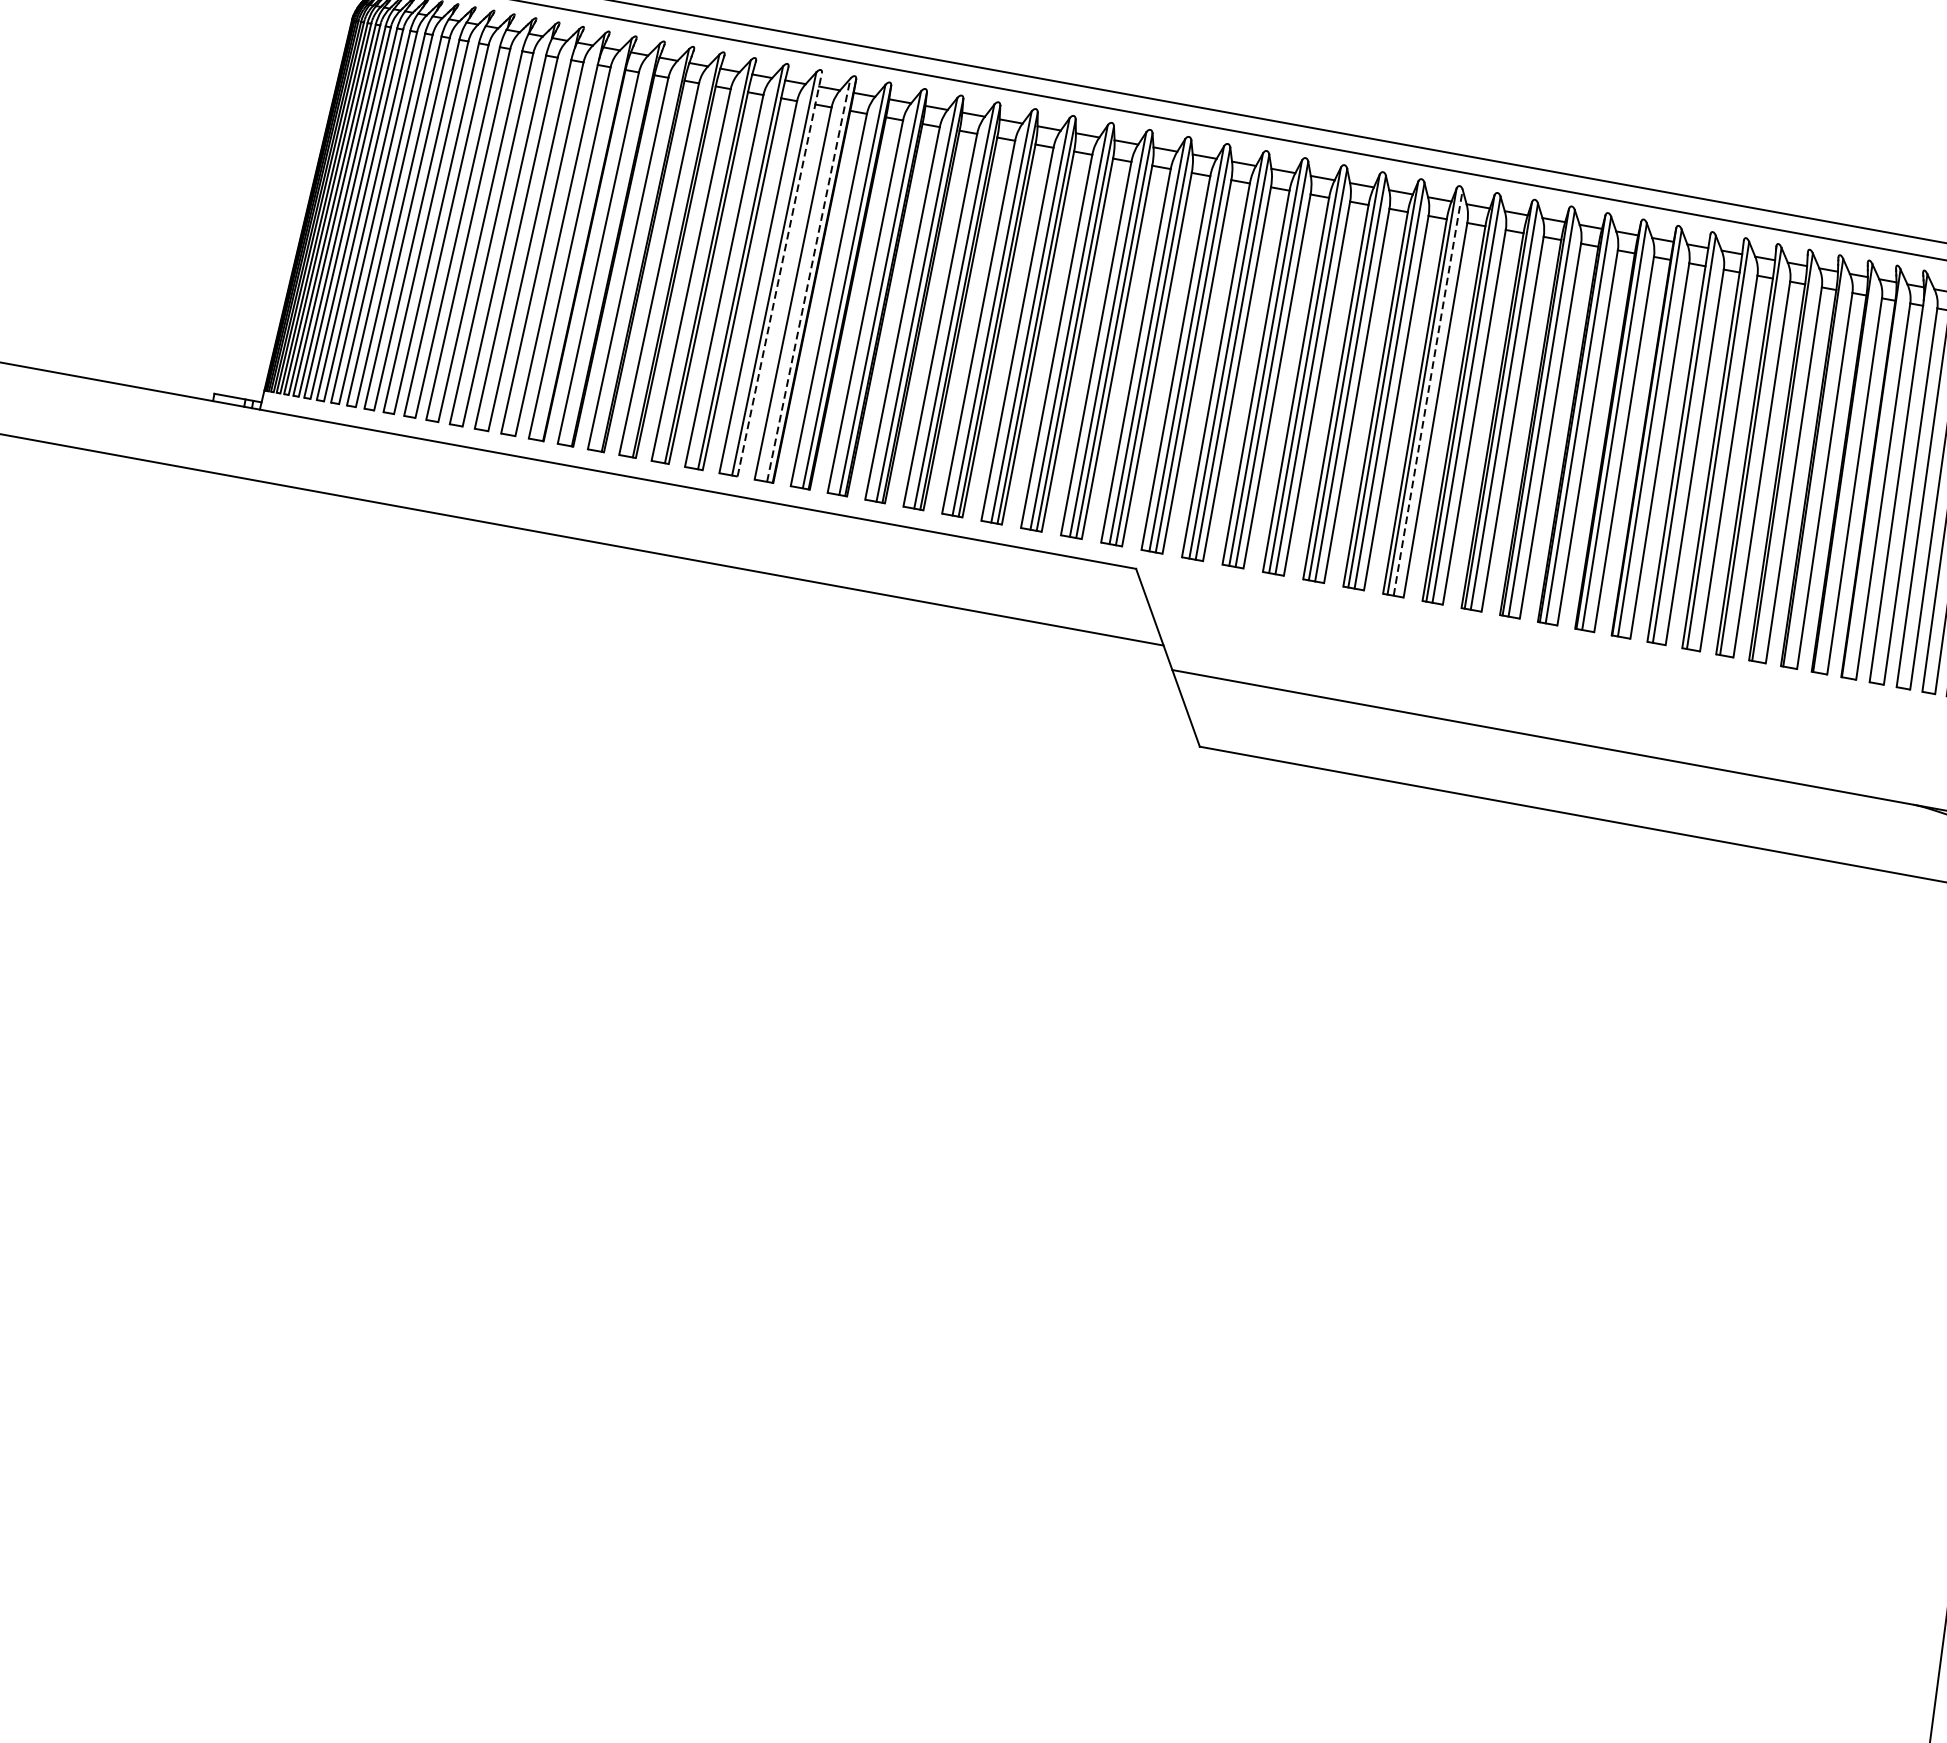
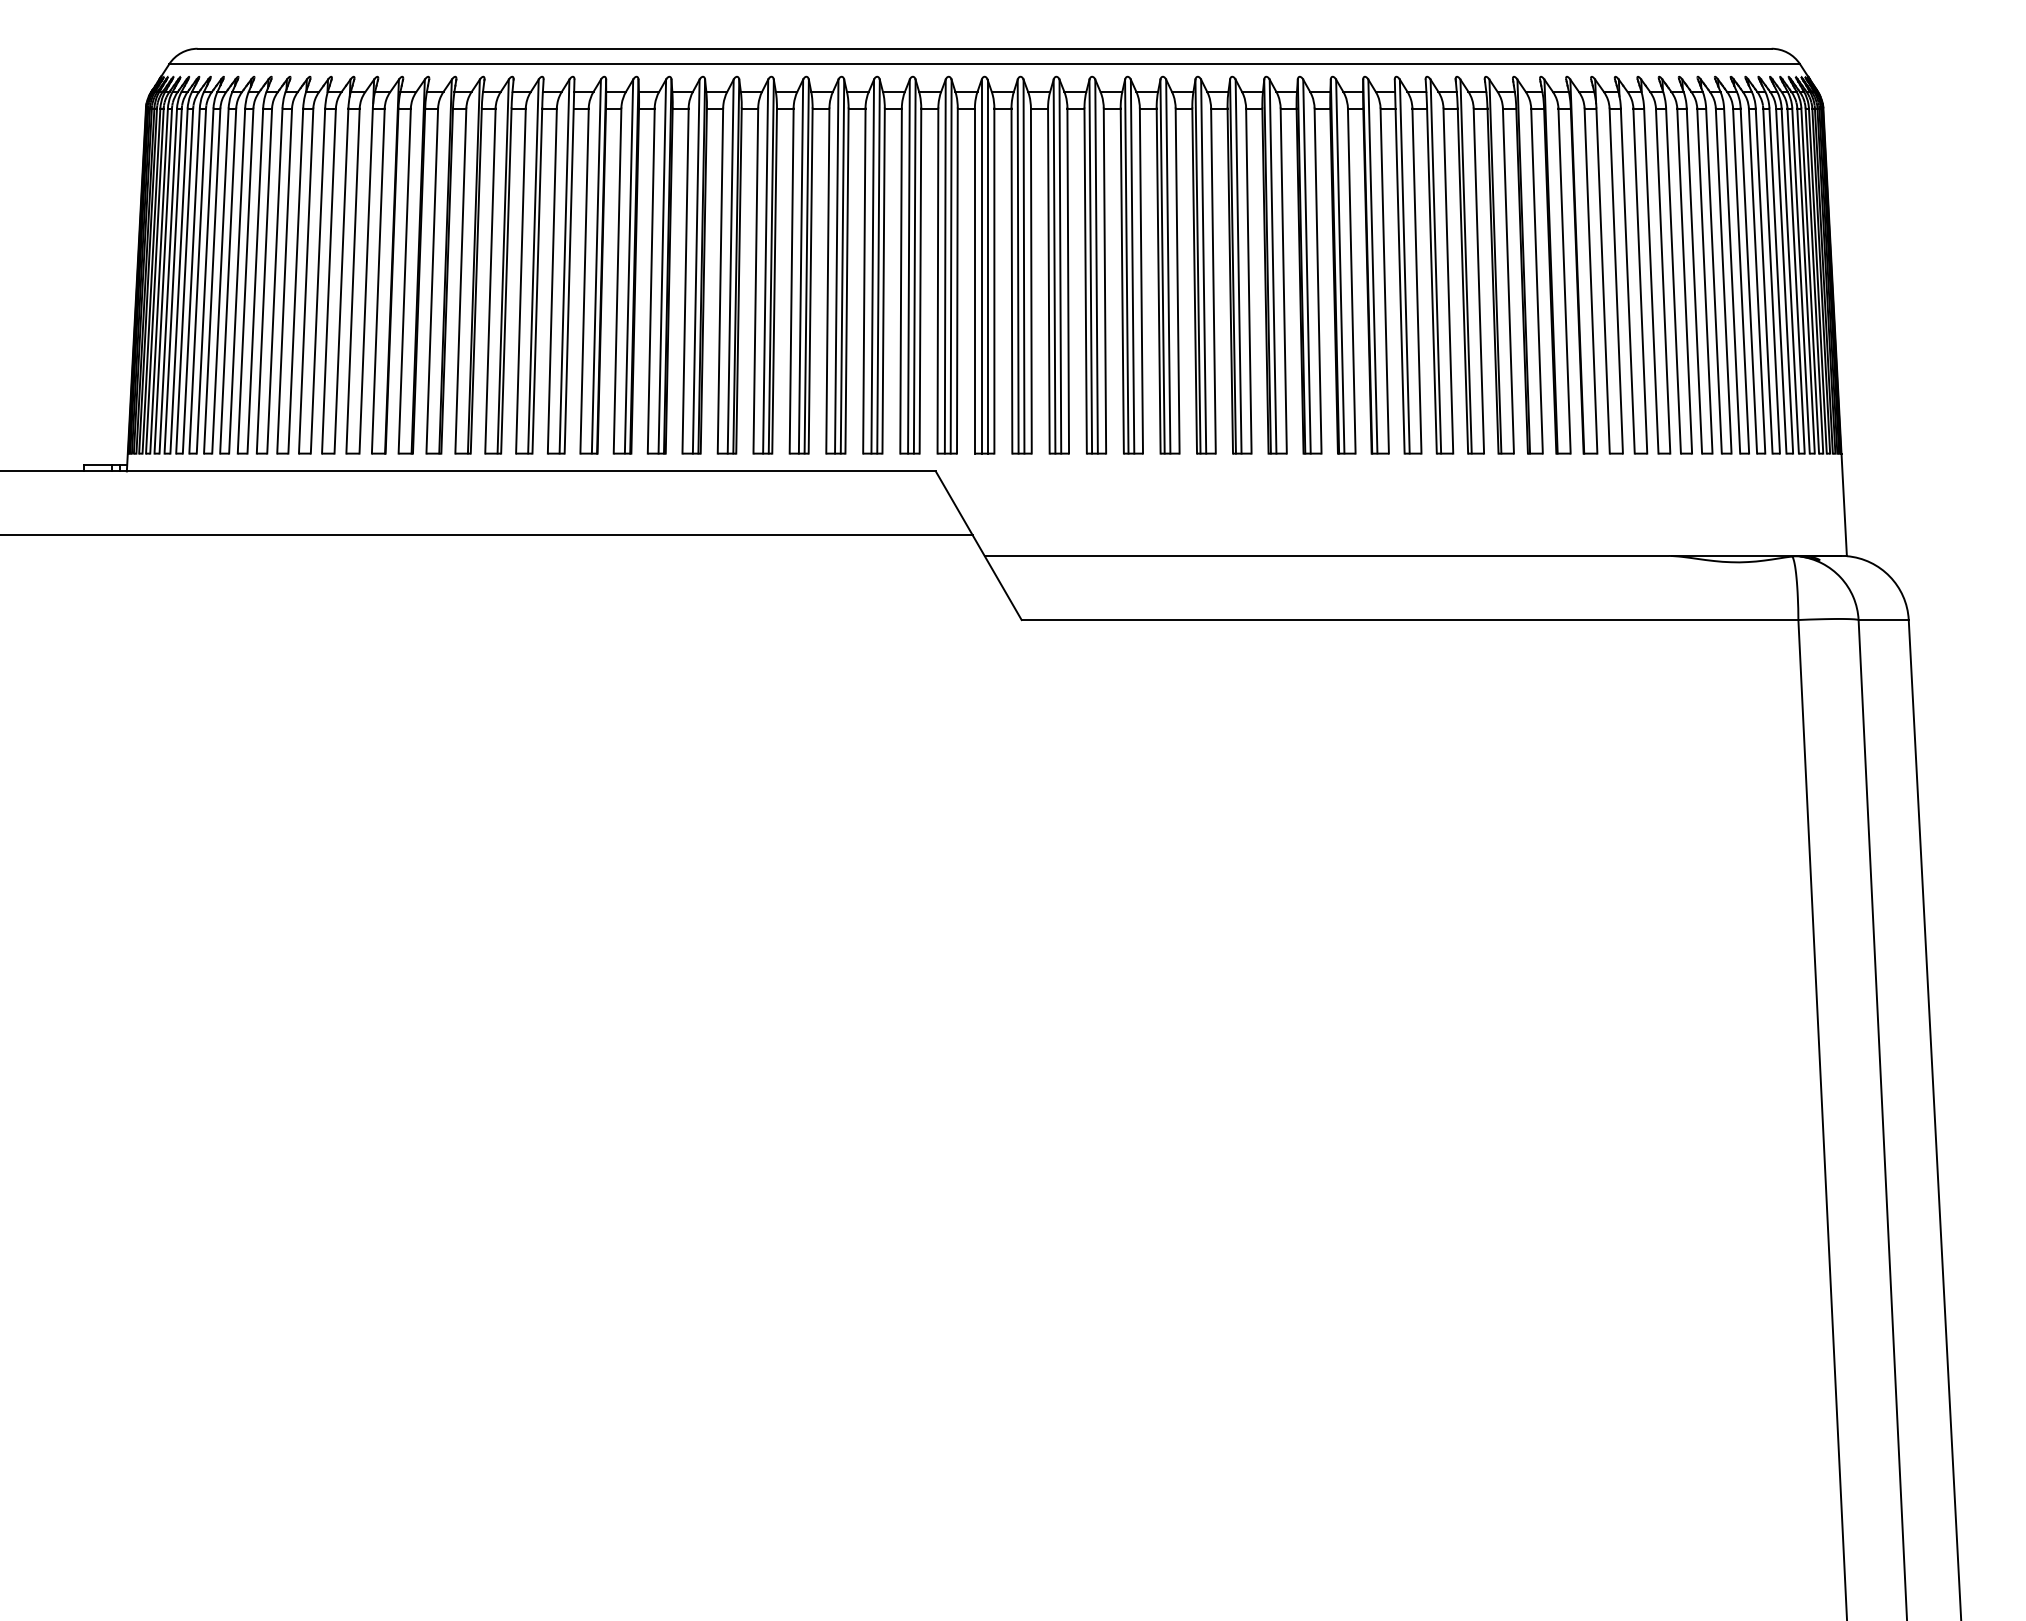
line: (779, 274) -> (569, 266), dashed -> solid
line: (808, 280) -> (596, 266), dashed -> solid
line: (1428, 392) -> (1168, 266), dashed -> solid

